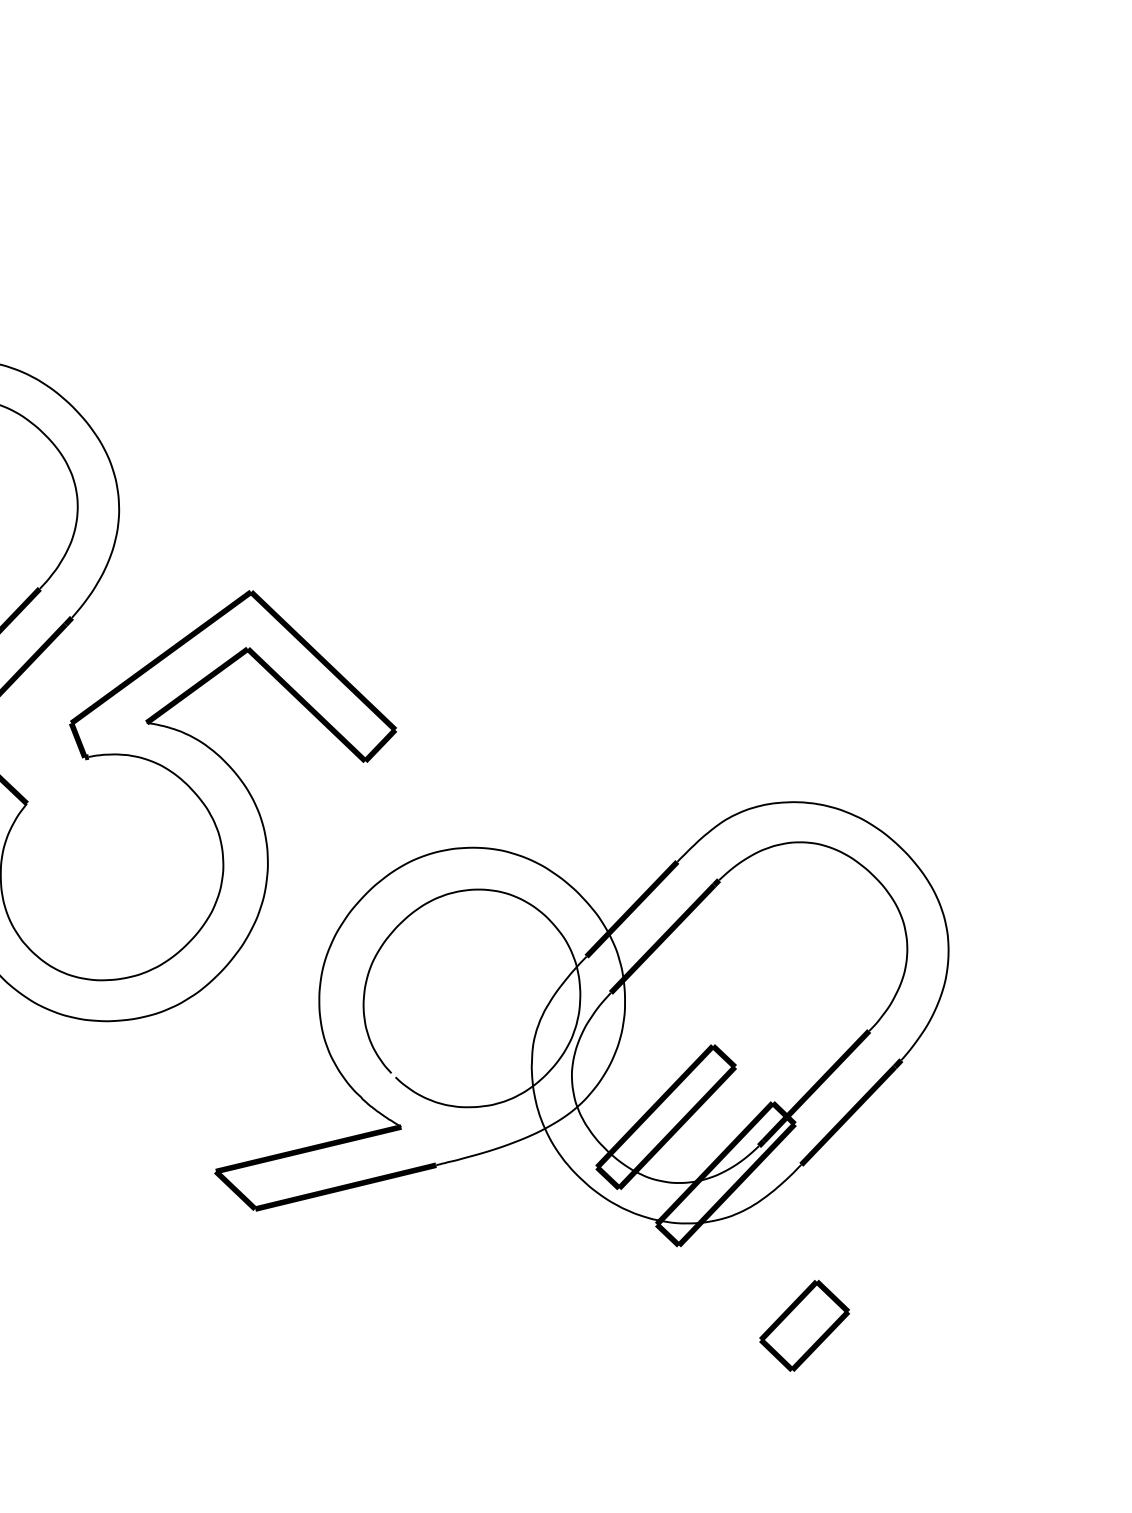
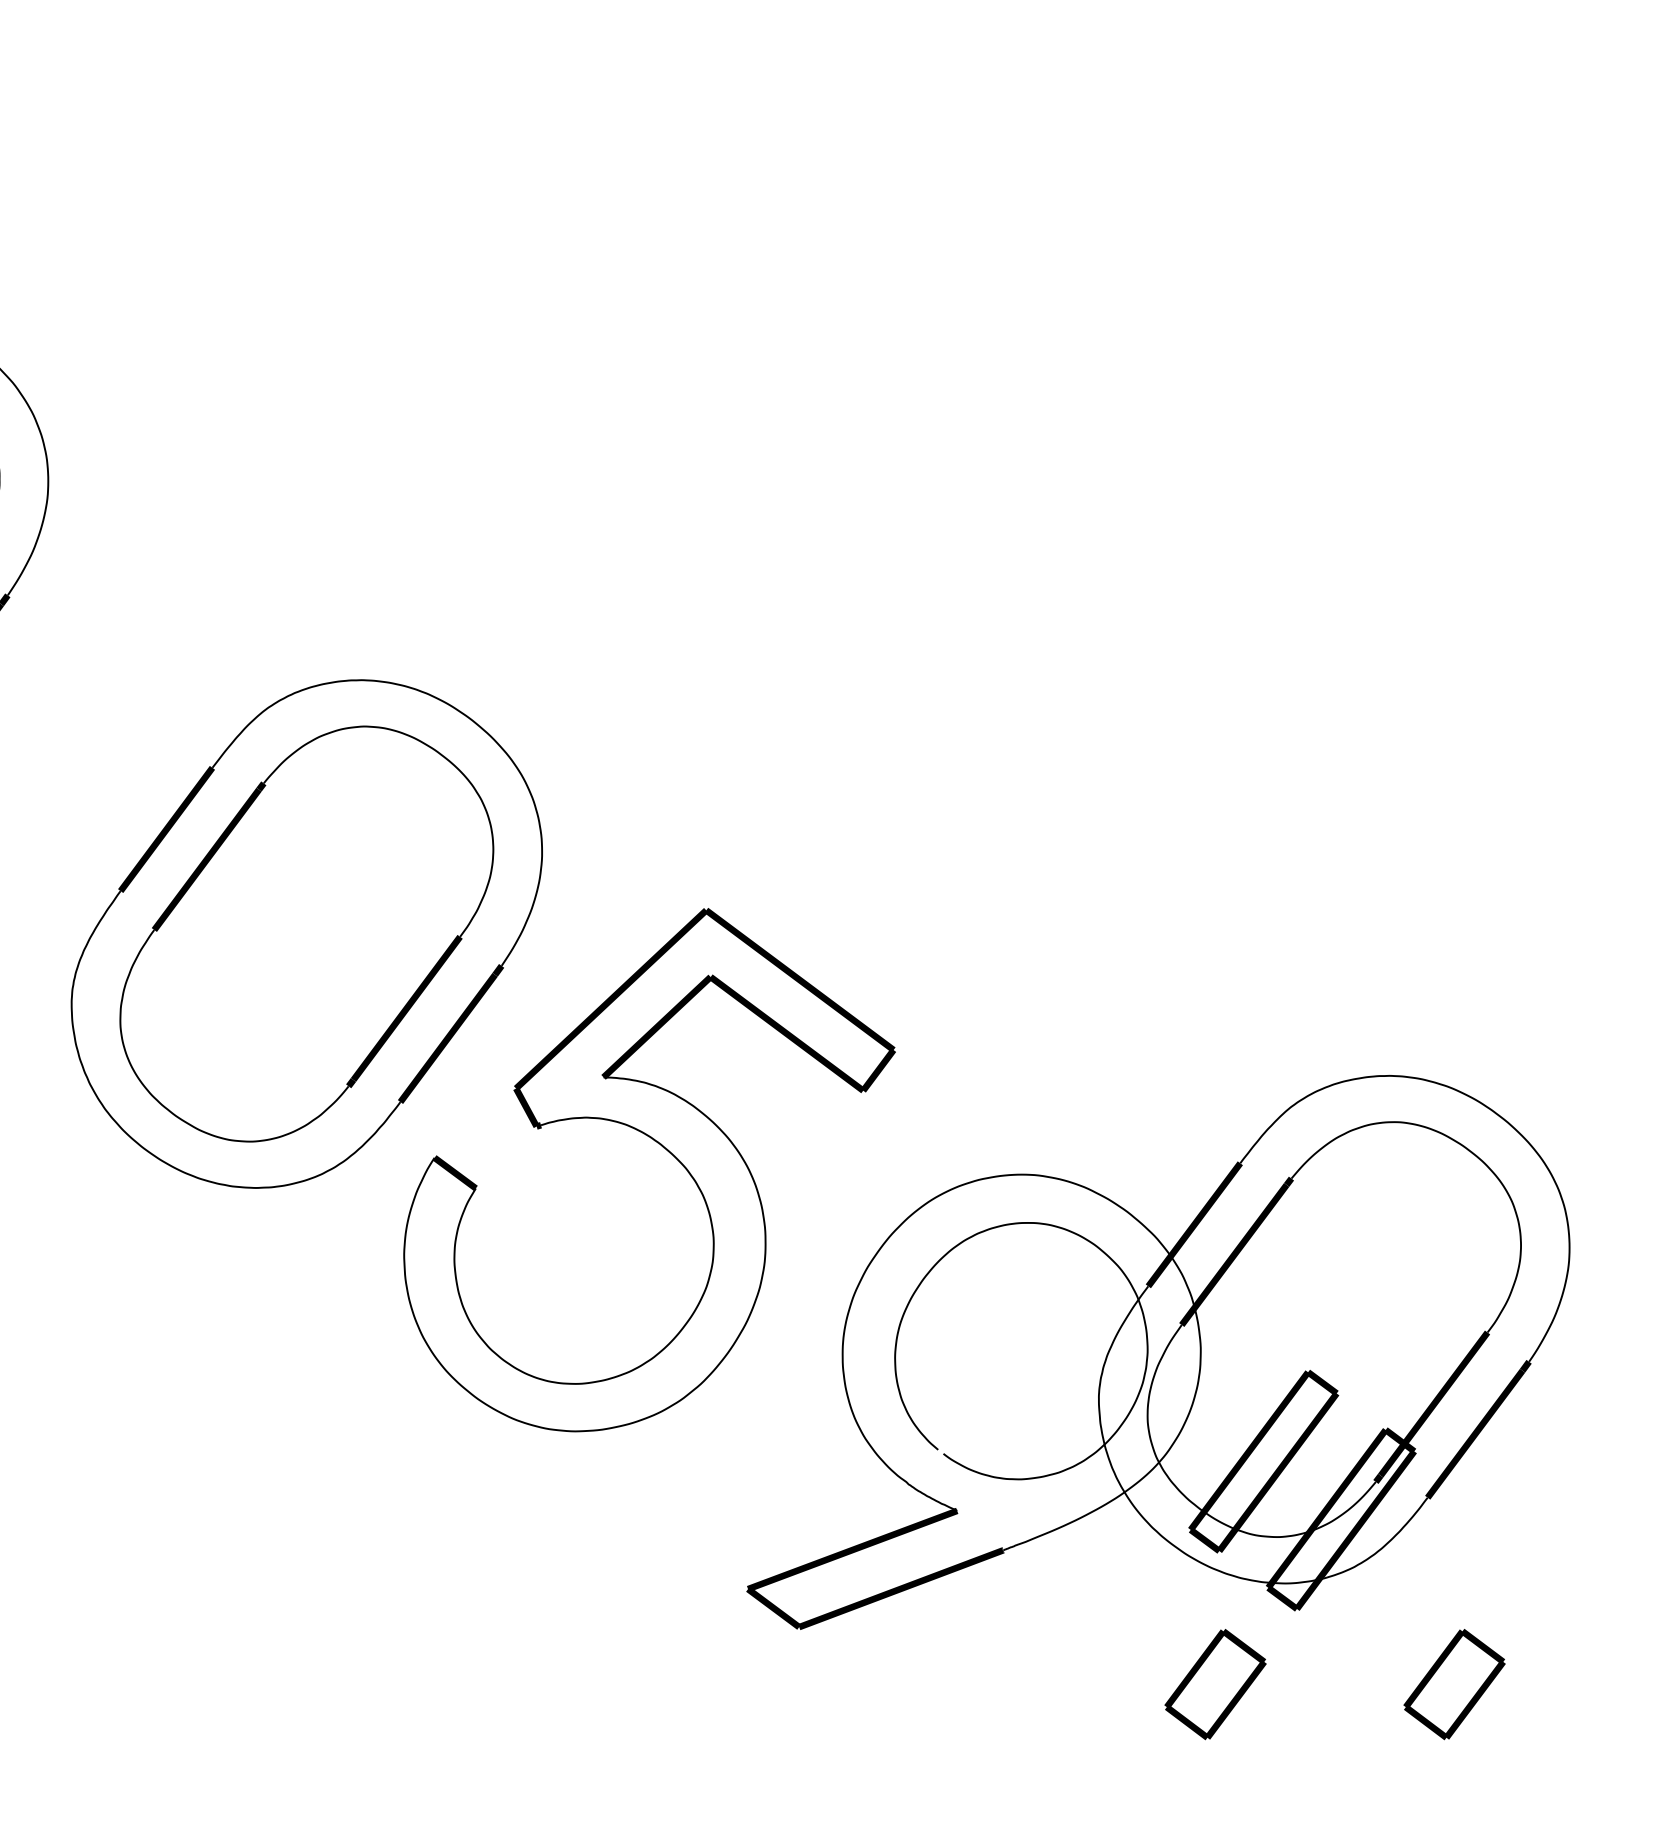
part: (602, 1301) -> (1215, 1684), added

